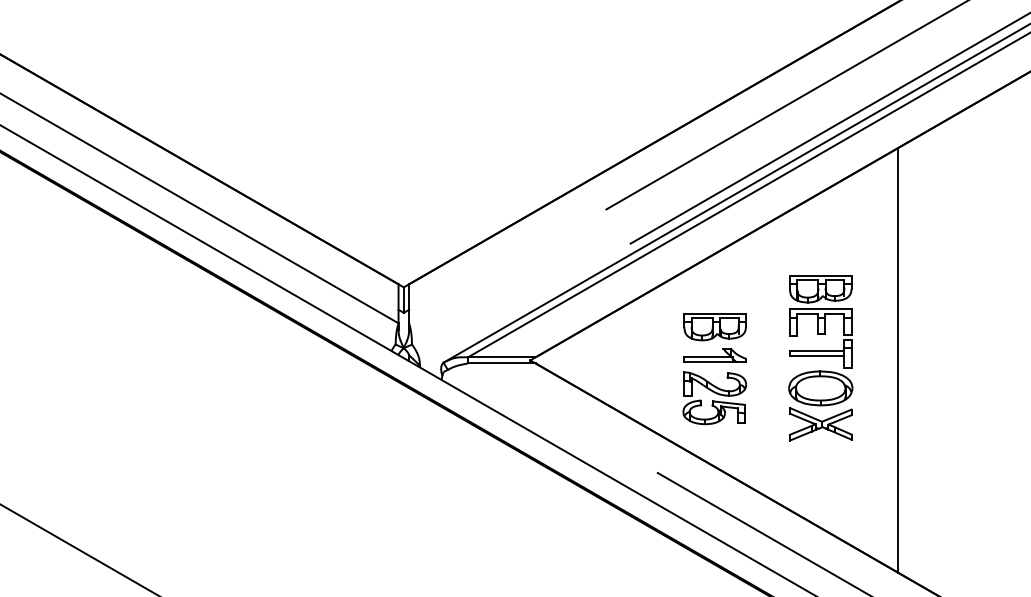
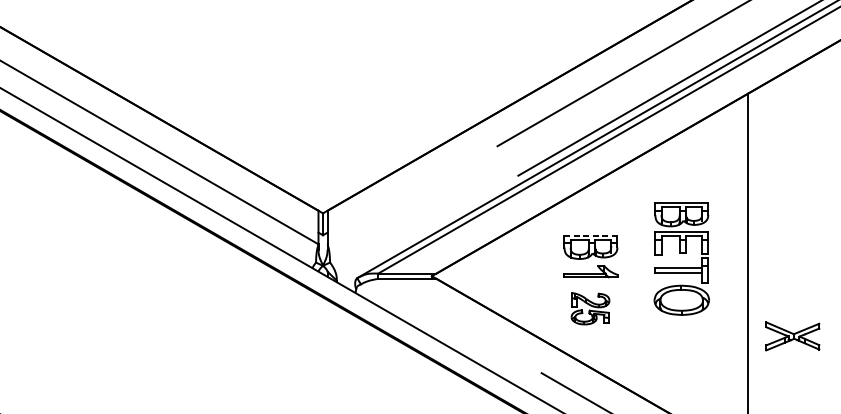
line: (715, 313) -> (591, 235), solid -> dashed
part: (714, 398) -> (590, 309), size x0.7
part: (820, 424) -> (792, 336), moved

